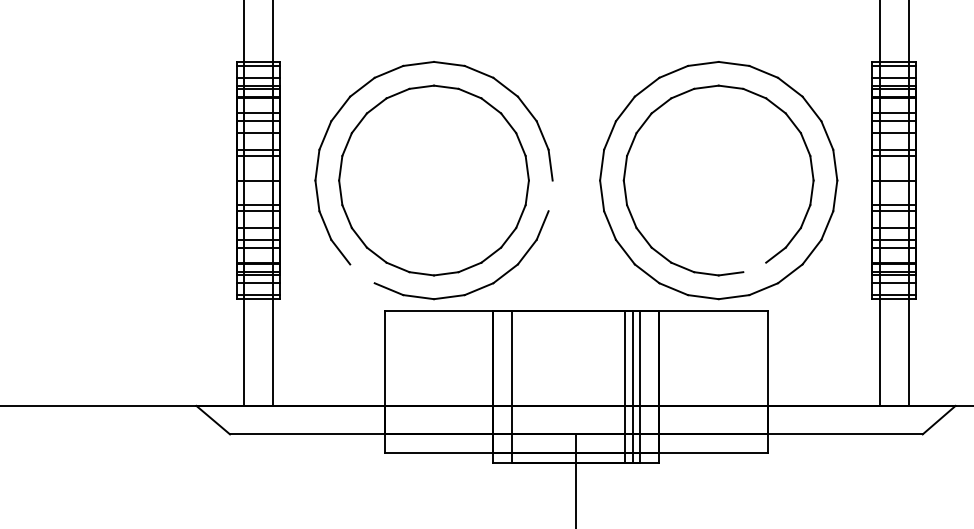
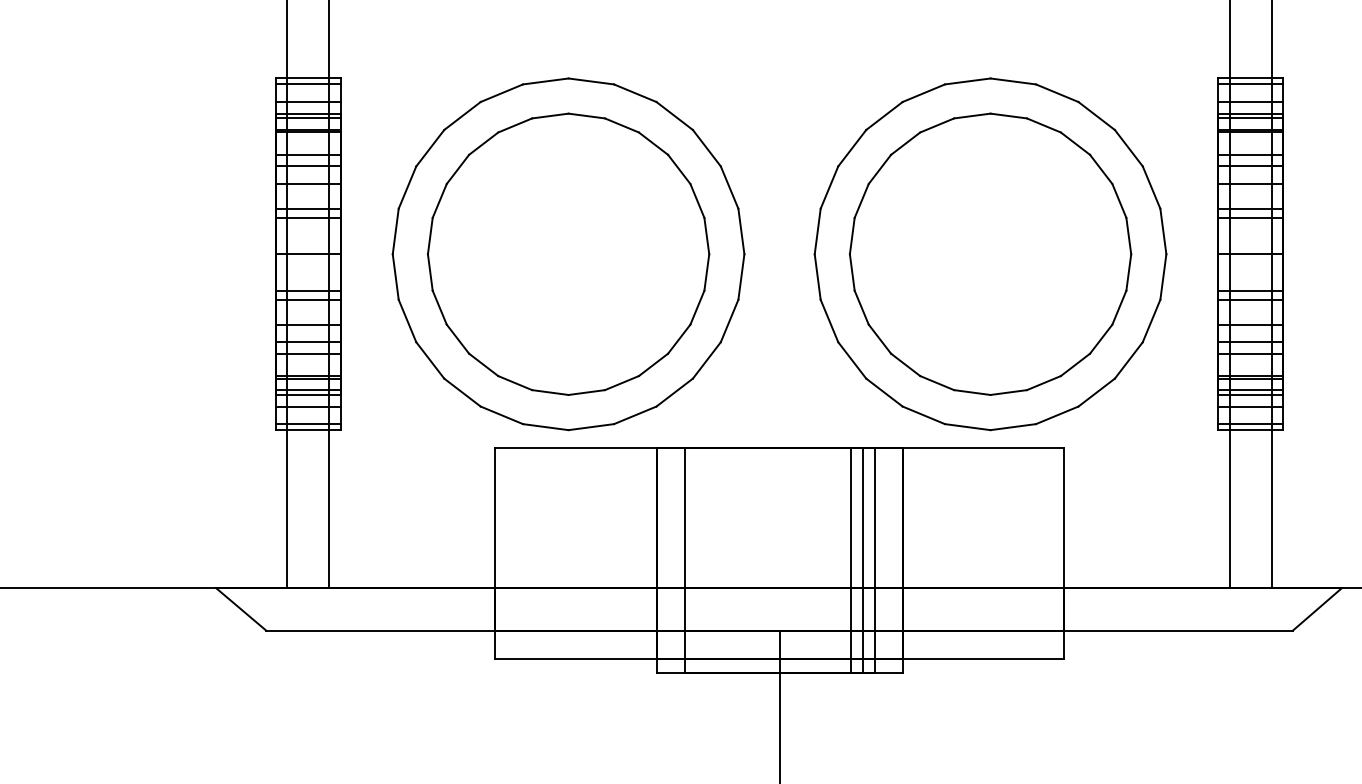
line: (550, 195) -> (741, 276), added
line: (754, 267) -> (1043, 383), added
line: (362, 273) -> (462, 392), added

